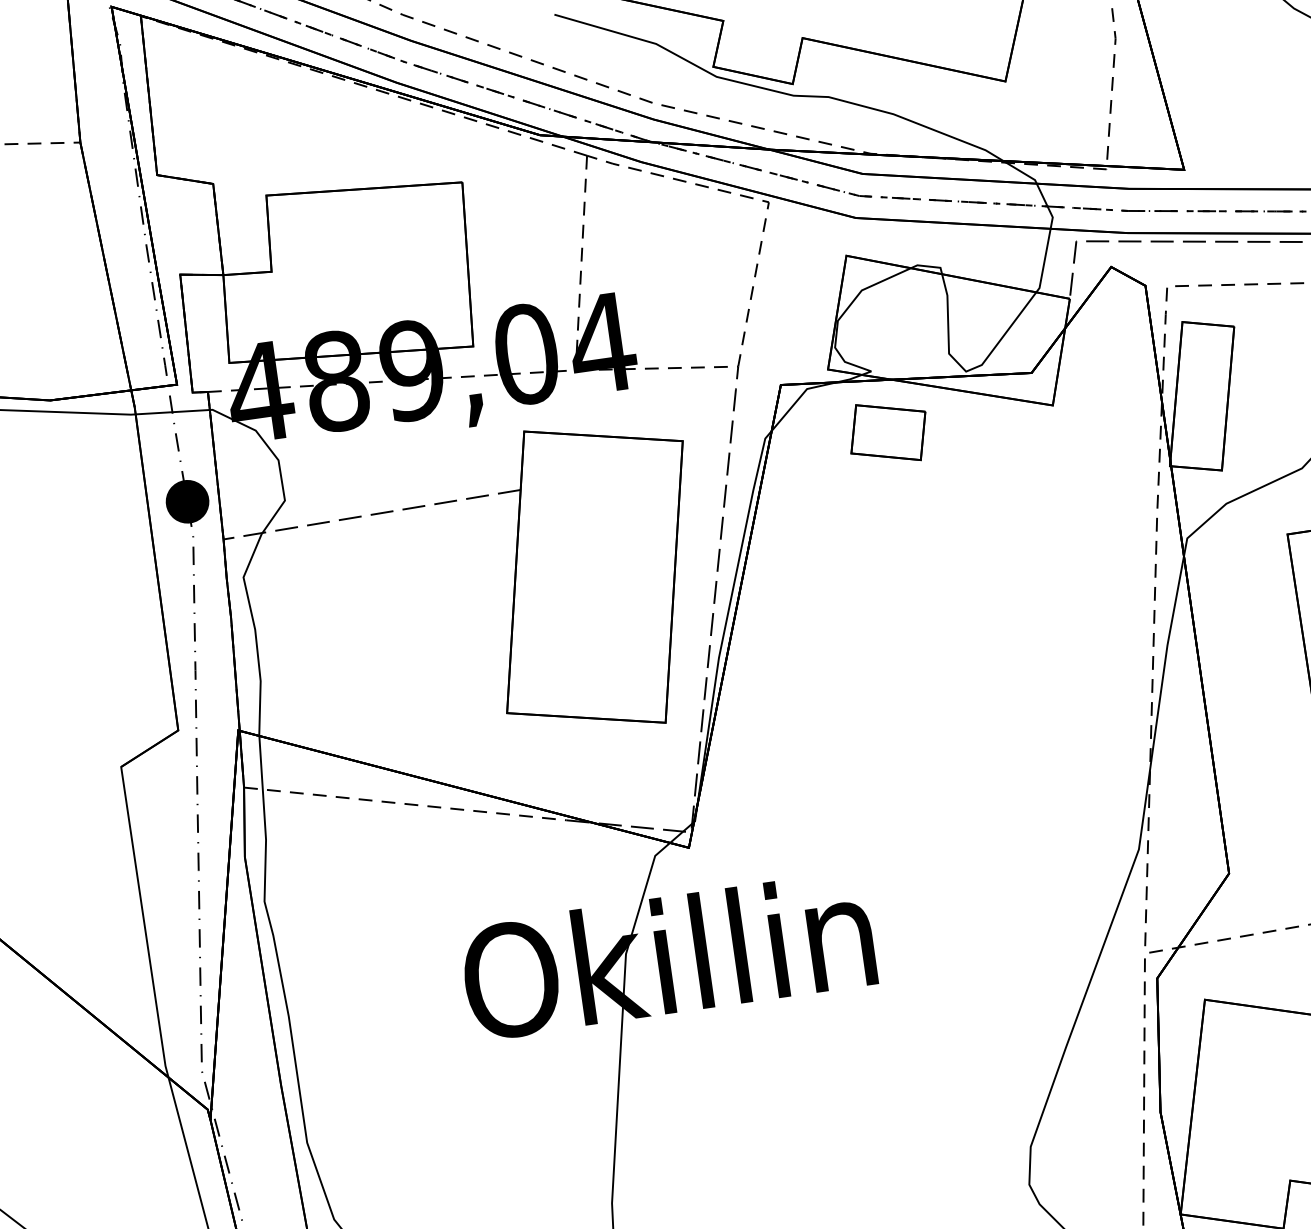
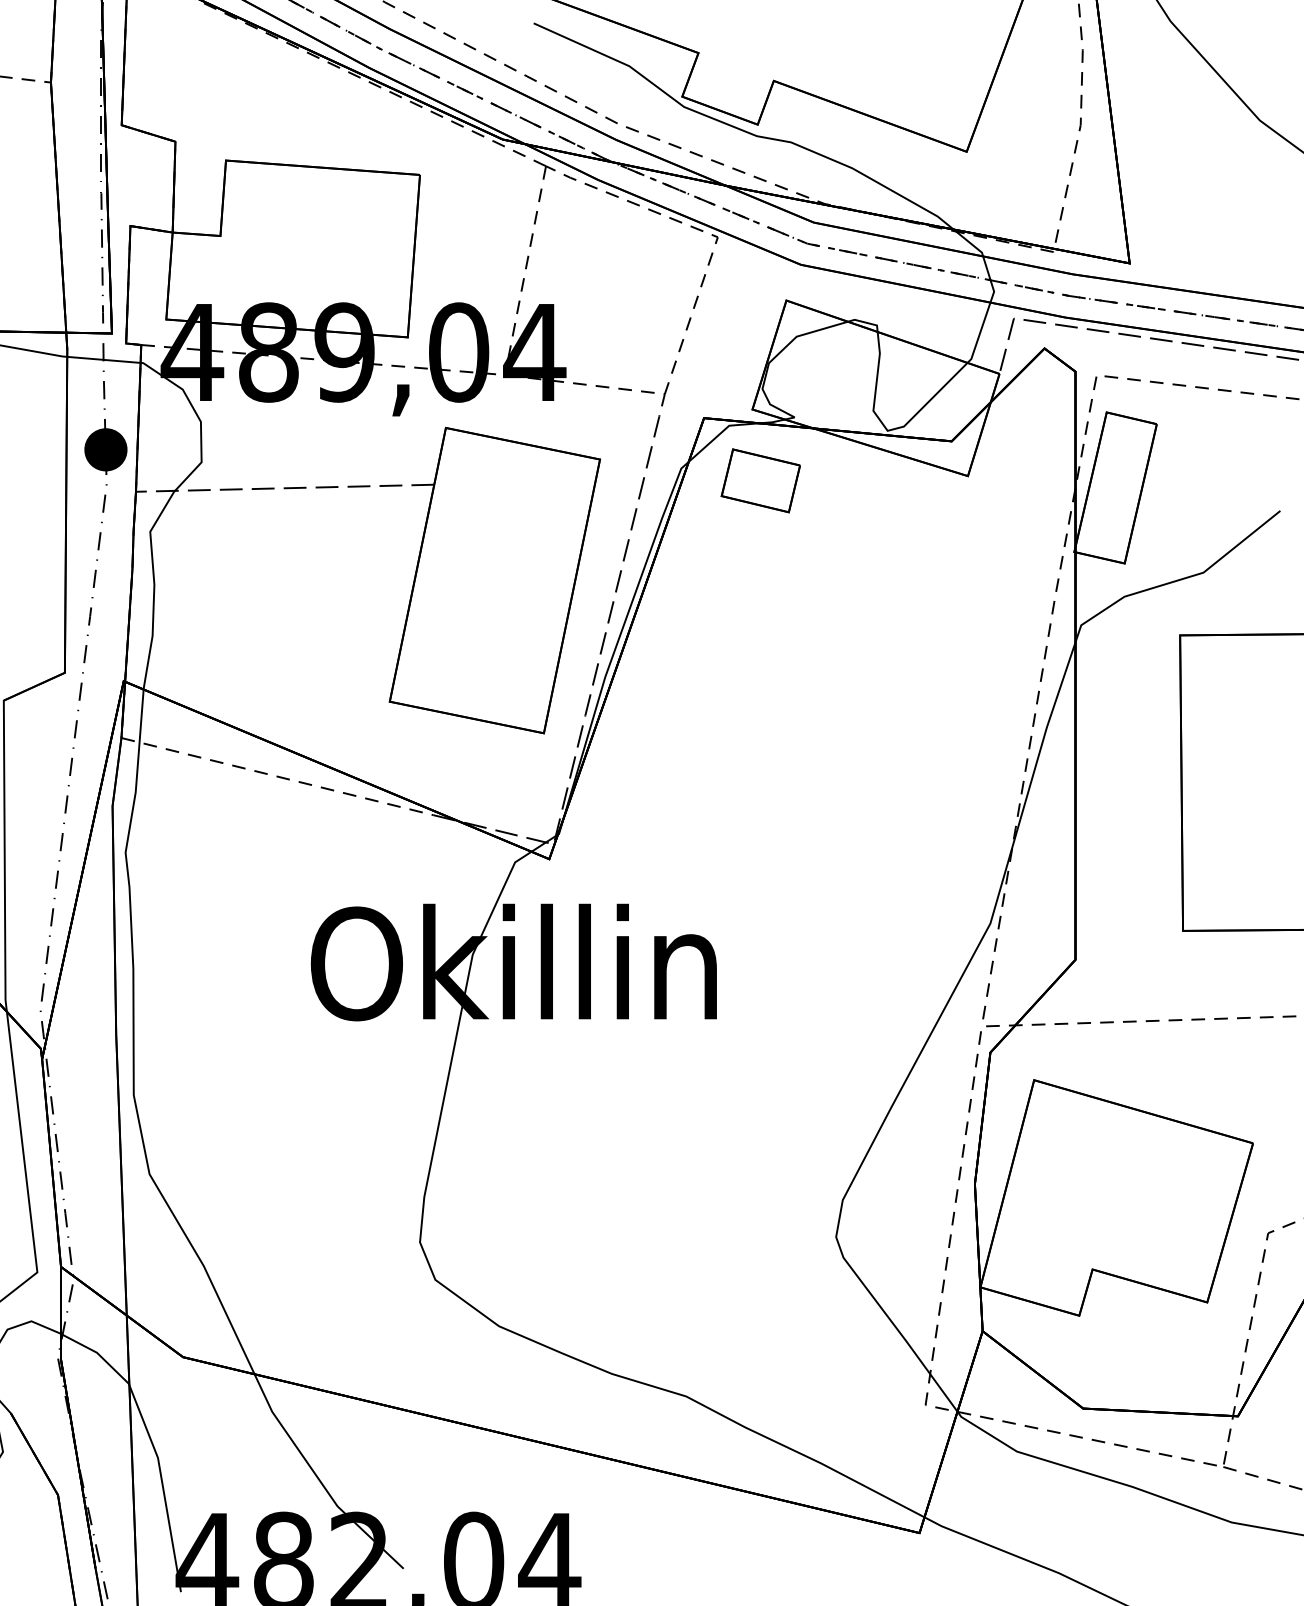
part: (887, 432) -> (760, 480), moved

